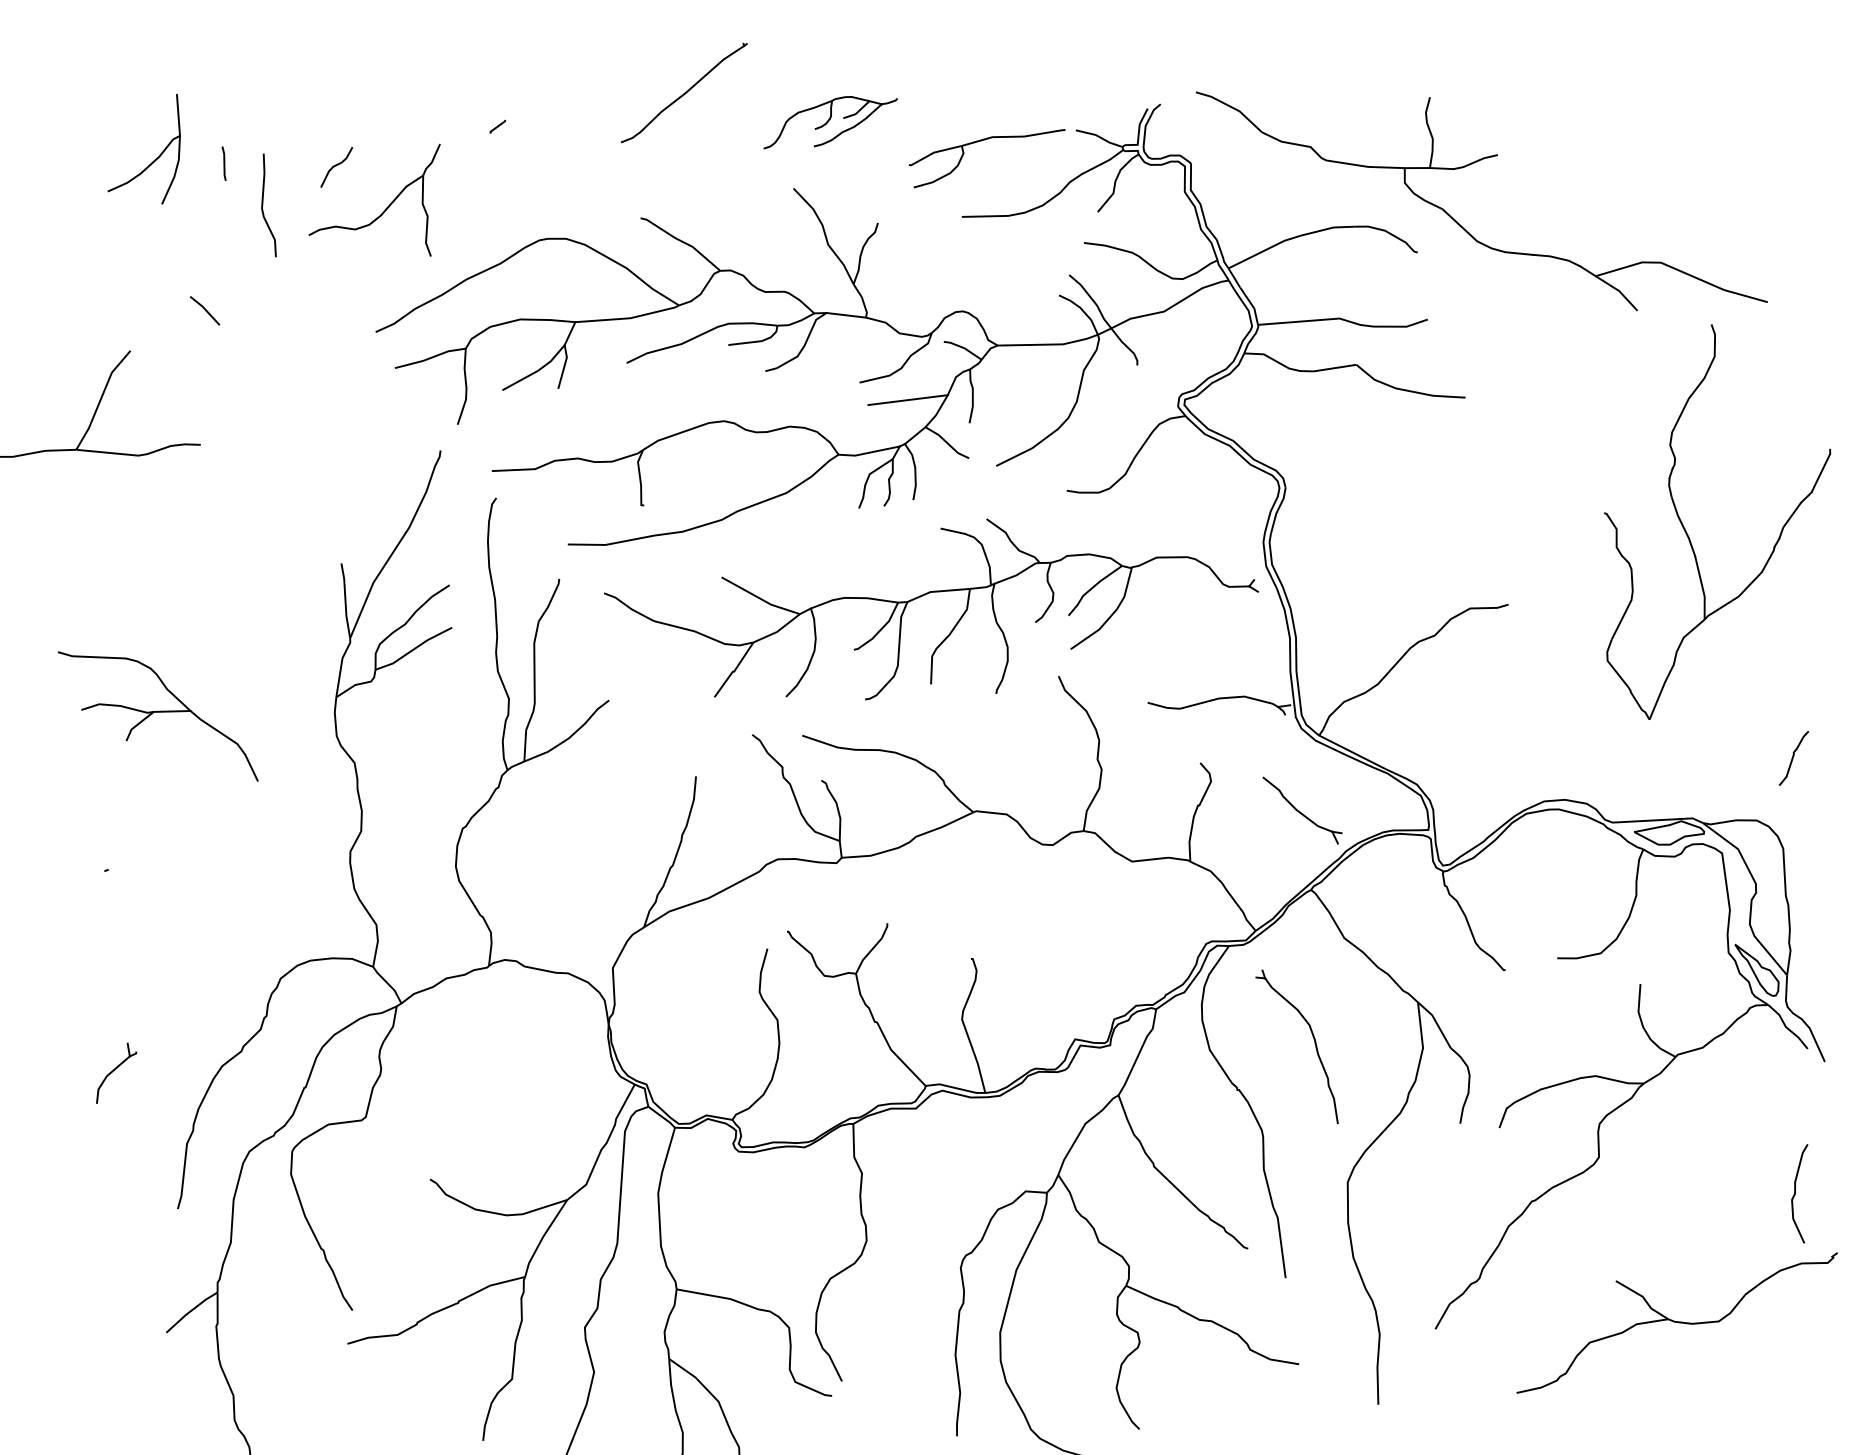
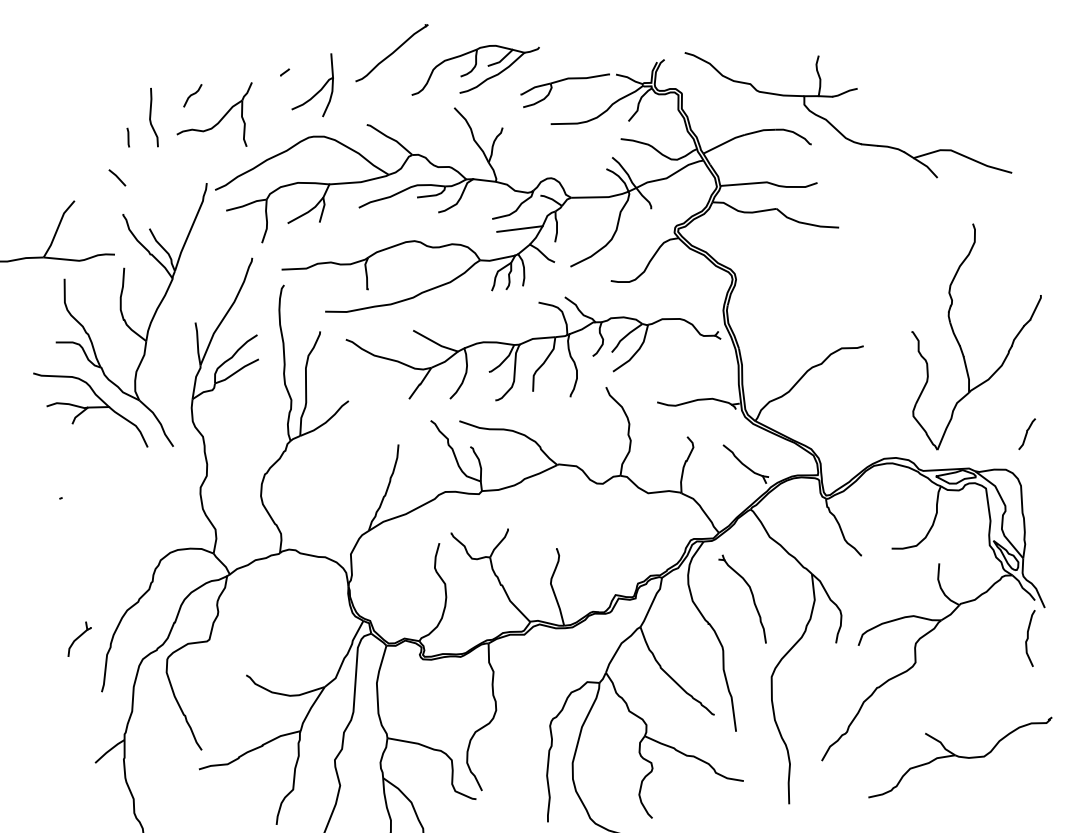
part: (830, 121) -> (475, 69), size x1.67
part: (154, 158) -> (318, 90), moved
line: (222, 163) -> (127, 137), moved
part: (1689, 535) -> (960, 344), moved
part: (219, 558) -> (125, 319), added
part: (116, 1071) -> (79, 638), moved
curve: (1796, 1193) -> (1028, 638), moved

